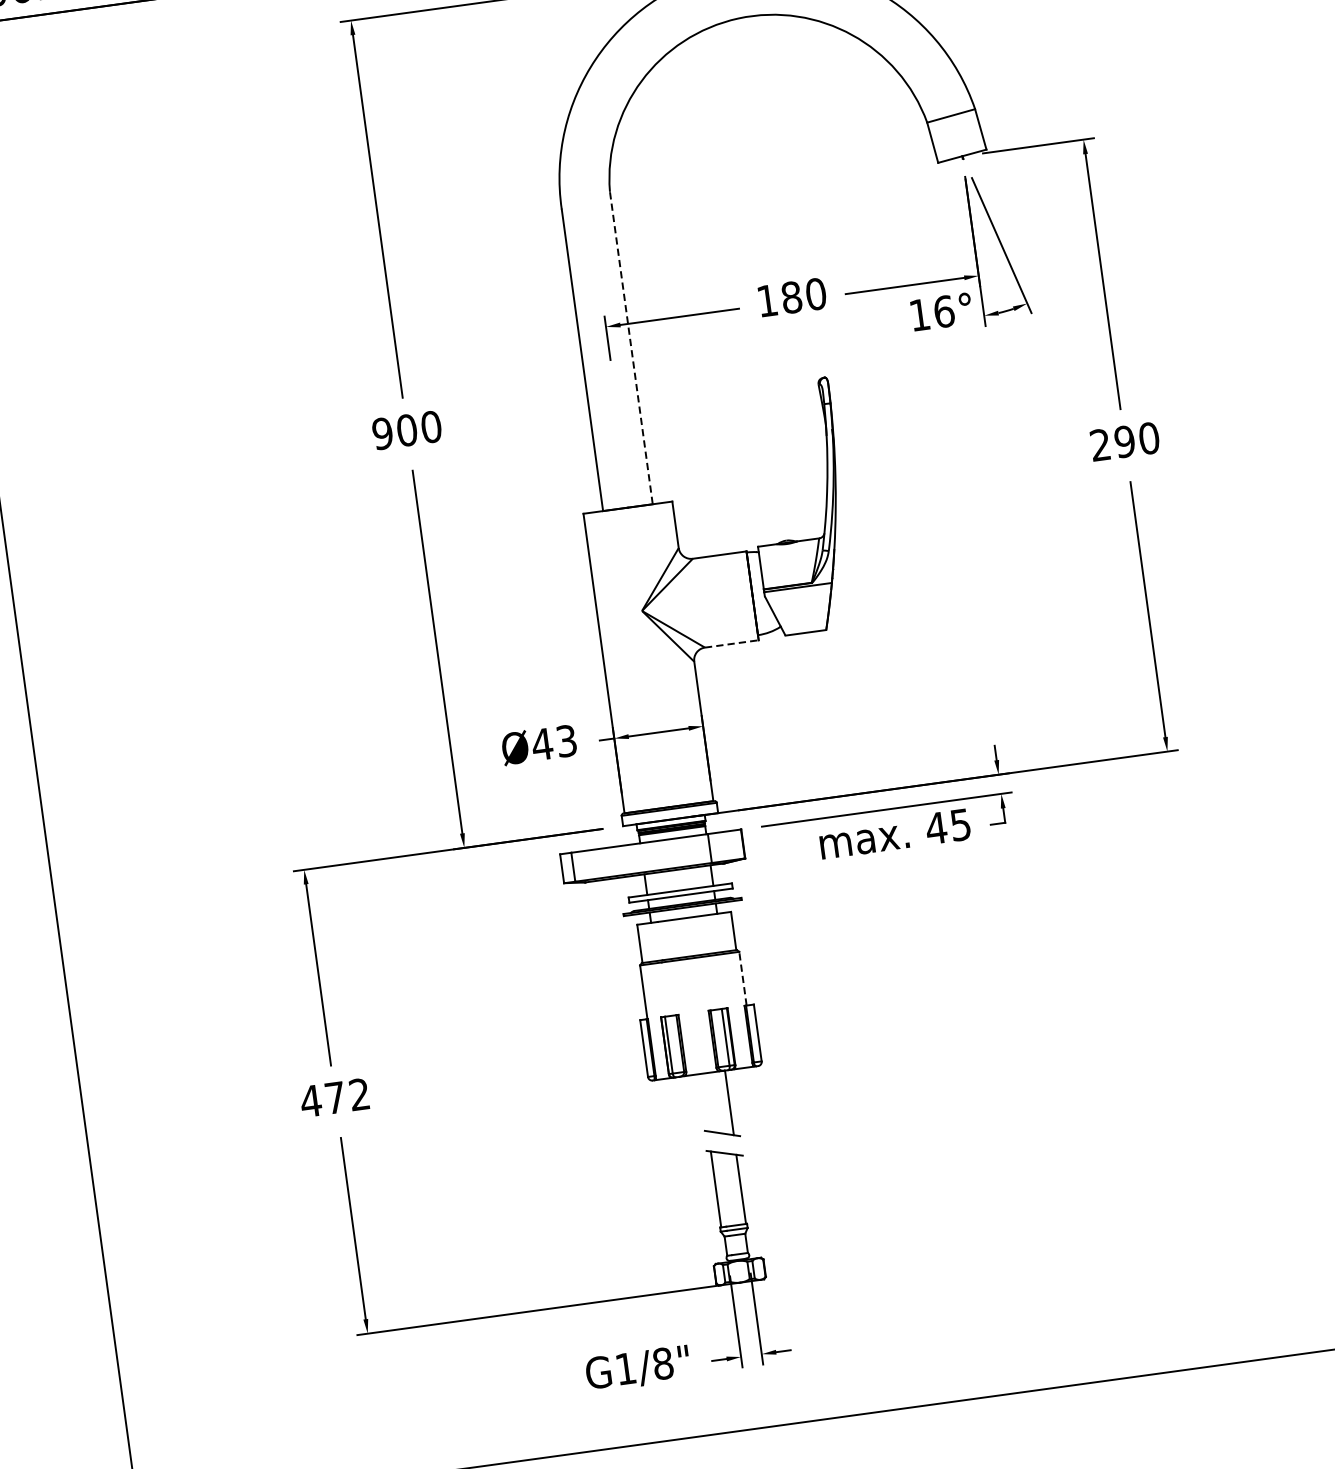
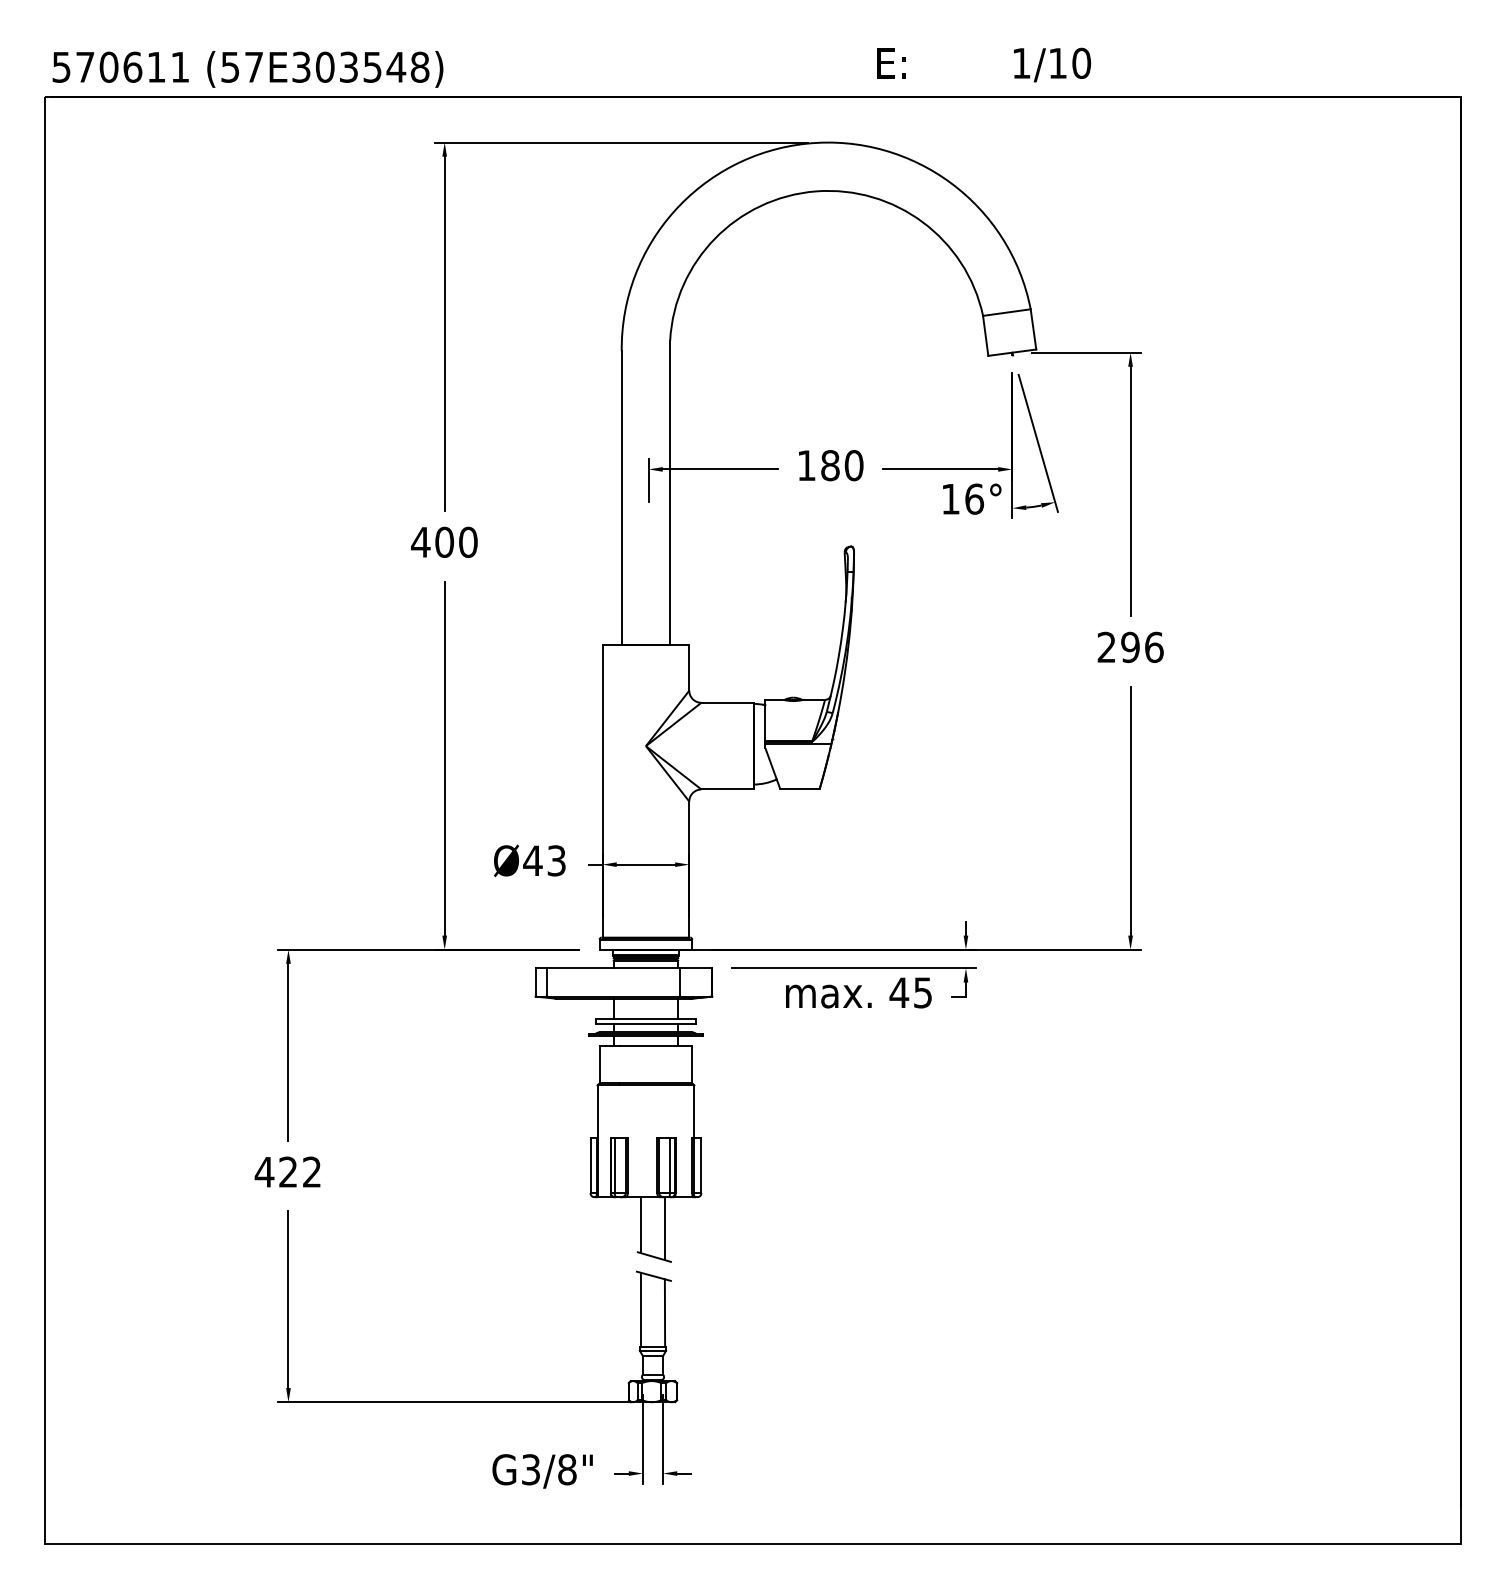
line: (631, 348) -> (670, 493), dashed -> solid
text: (382, 432) -> (420, 541), 900 -> 400
text: (1149, 437) -> (1154, 646), 290 -> 296
line: (732, 643) -> (728, 789), dashed -> solid
line: (743, 978) -> (694, 1111), dashed -> solid
text: (335, 1097) -> (288, 1171), 472 -> 422
line: (703, 1103) -> (640, 1225), added
text: (625, 1368) -> (530, 1469), G1/8" -> G3/8"

